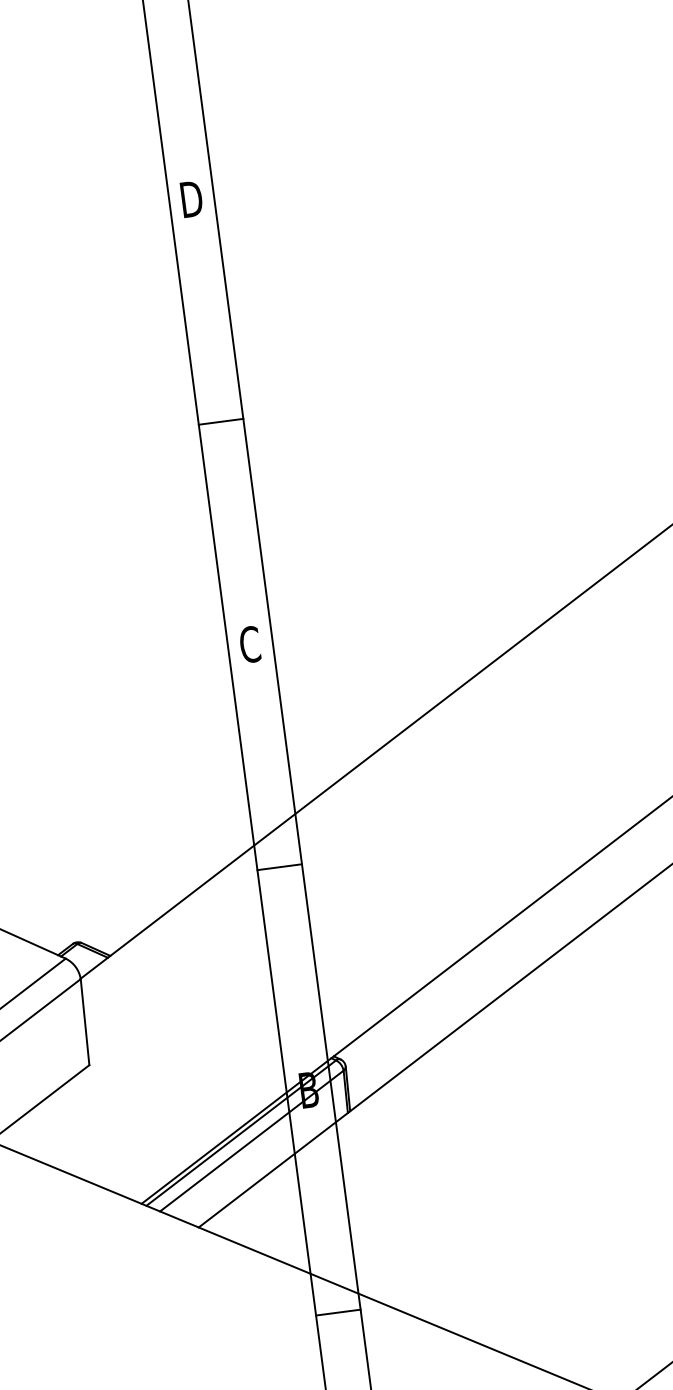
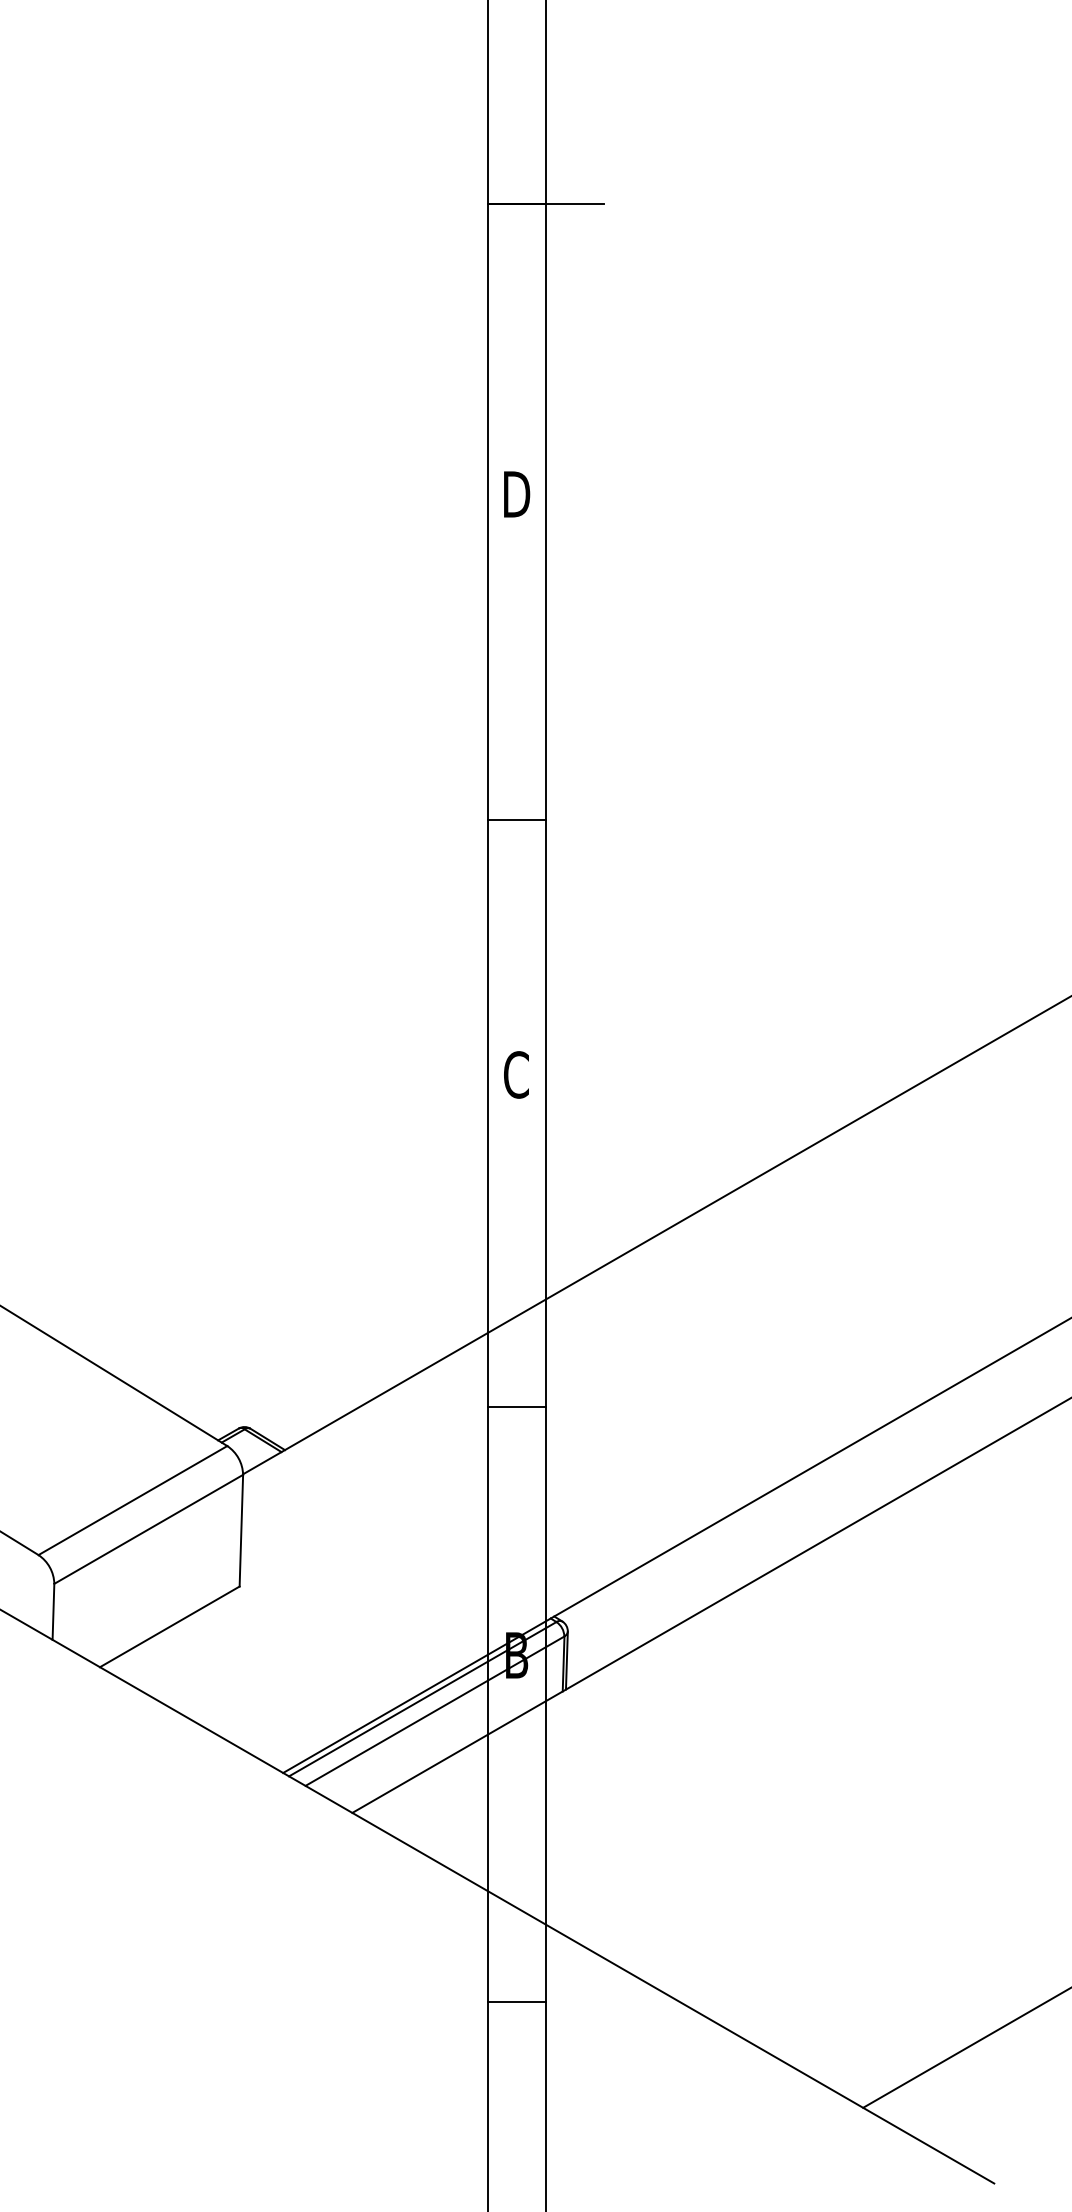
line: (220, 421) -> (516, 819), moved
line: (279, 867) -> (516, 1407), moved
line: (338, 1312) -> (516, 2001), moved

